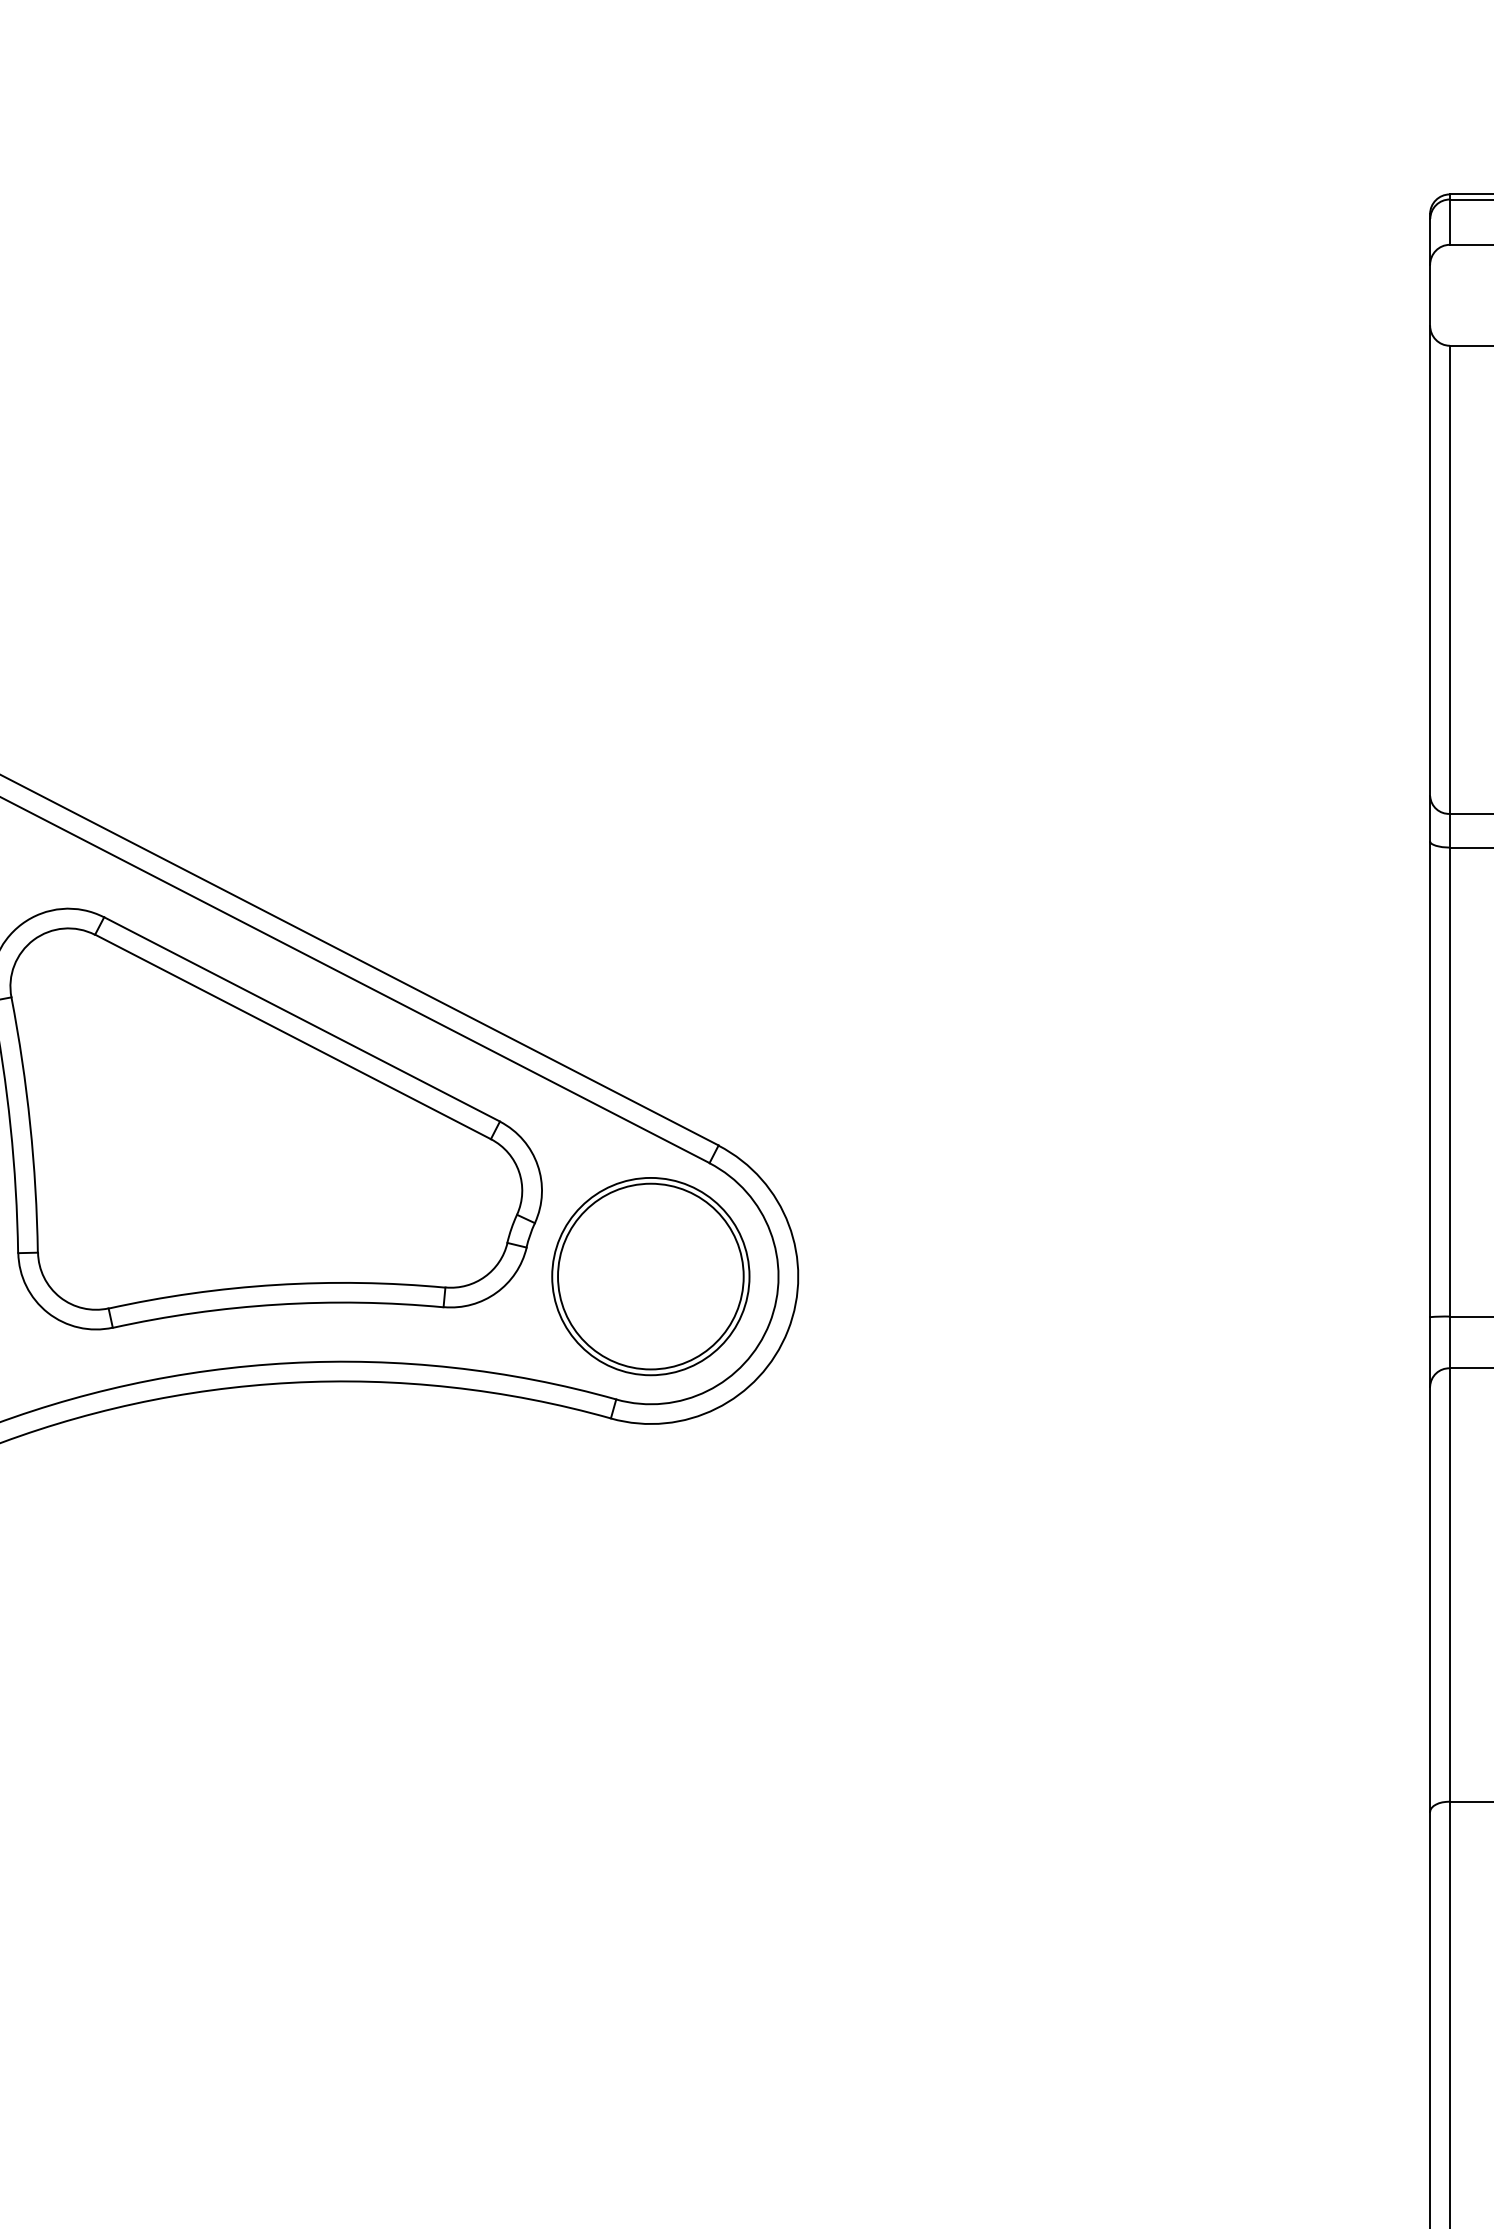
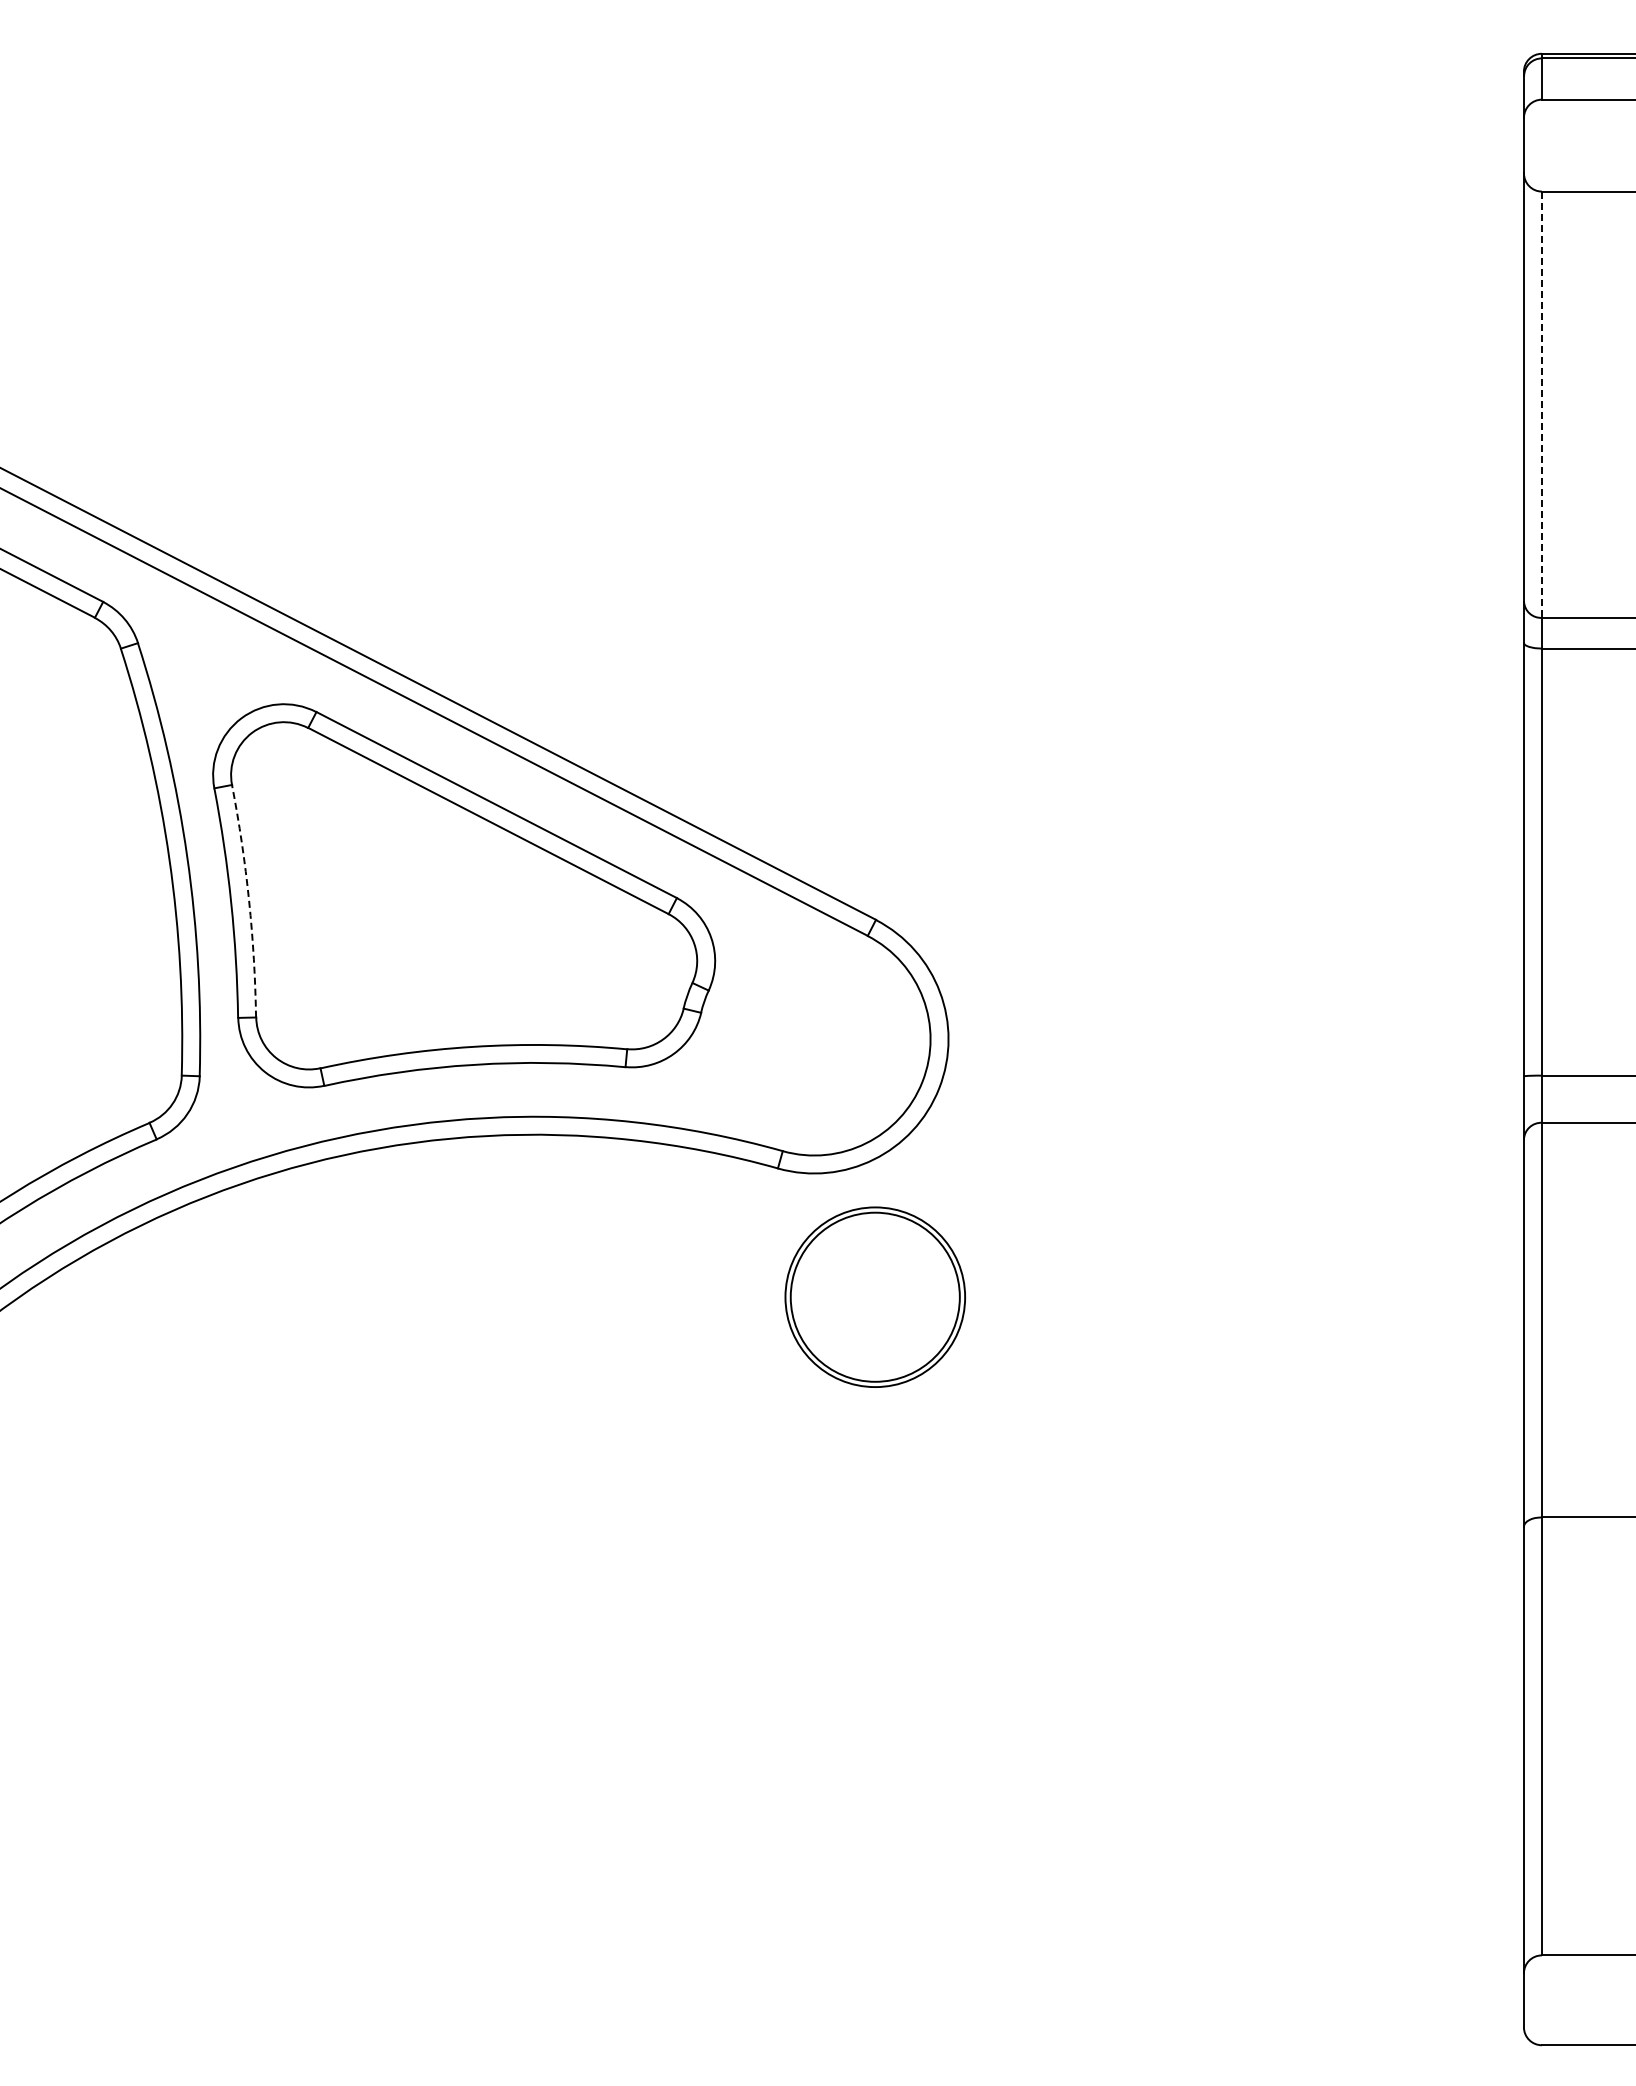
line: (1449, 580) -> (1541, 405), solid -> dashed
arc: (30, 1124) -> (249, 900), solid -> dashed
part: (649, 1275) -> (874, 1296), moved

